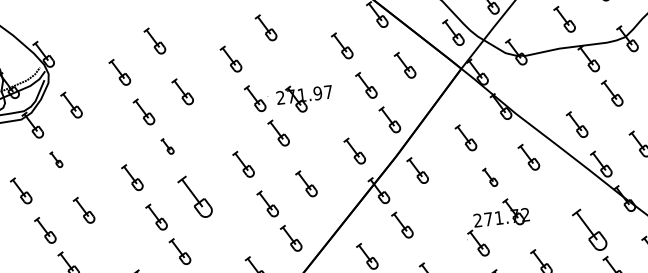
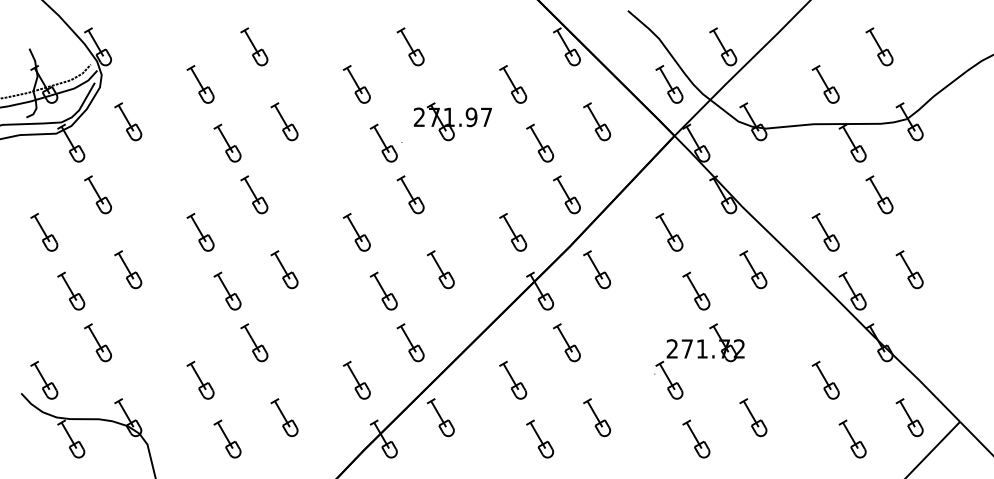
part: (304, 97) -> (452, 121), moved
part: (167, 146) -> (254, 194), size x1.67
part: (55, 159) -> (97, 194), size x1.67
part: (490, 176) -> (696, 290), size x1.43
part: (195, 196) -> (284, 269), size x0.62
part: (589, 229) -> (825, 379), size x0.62

